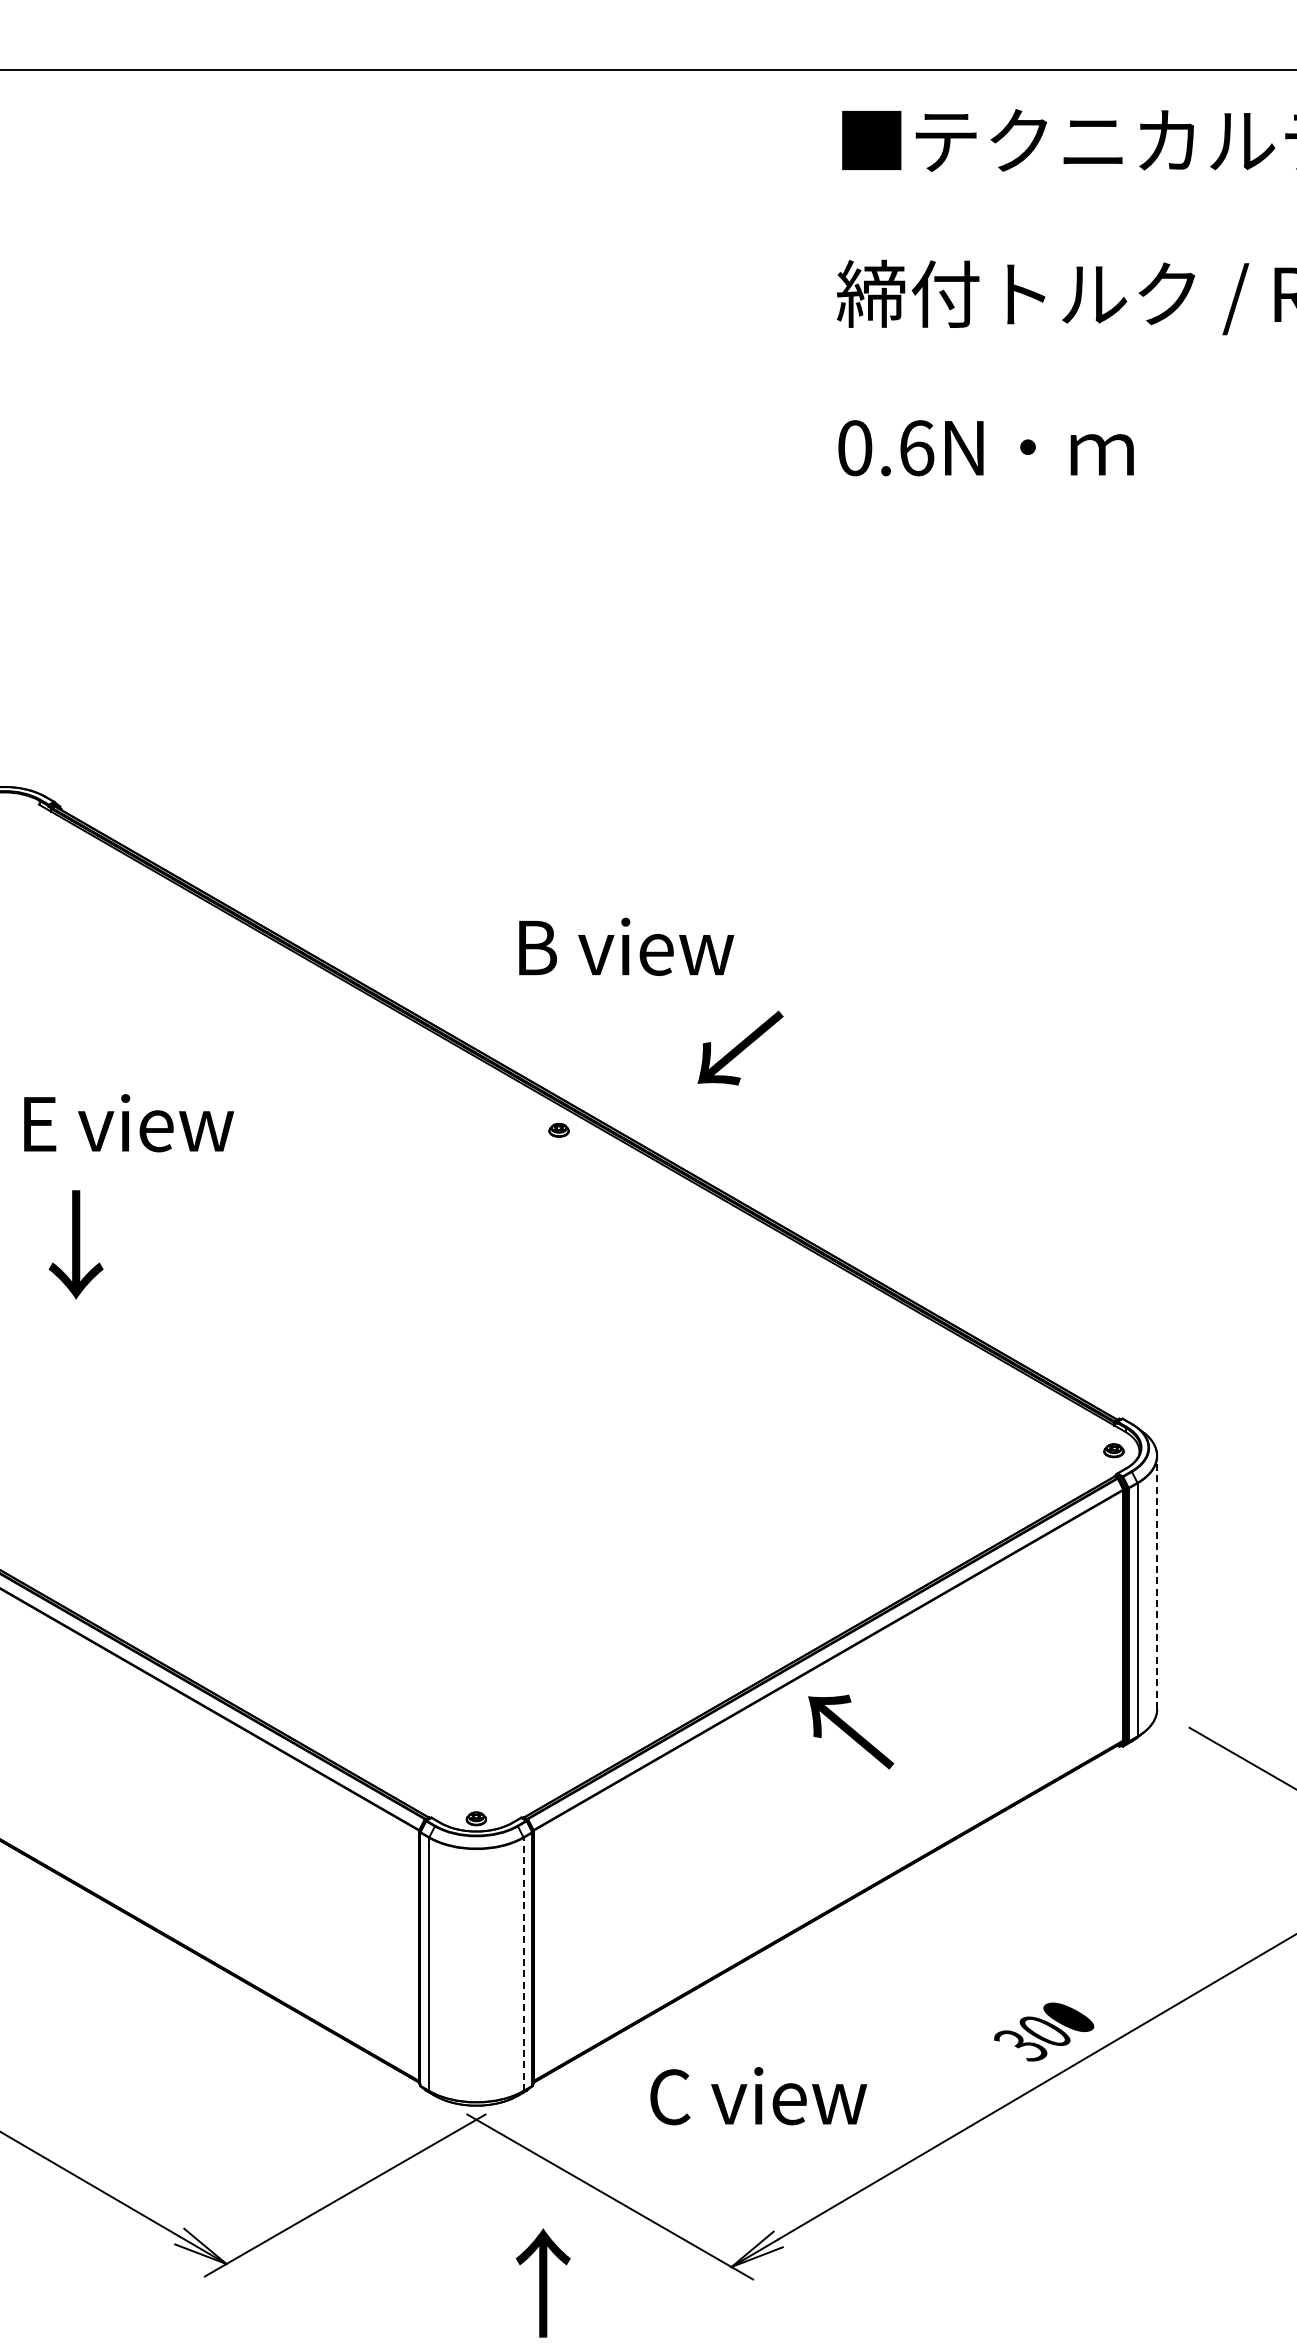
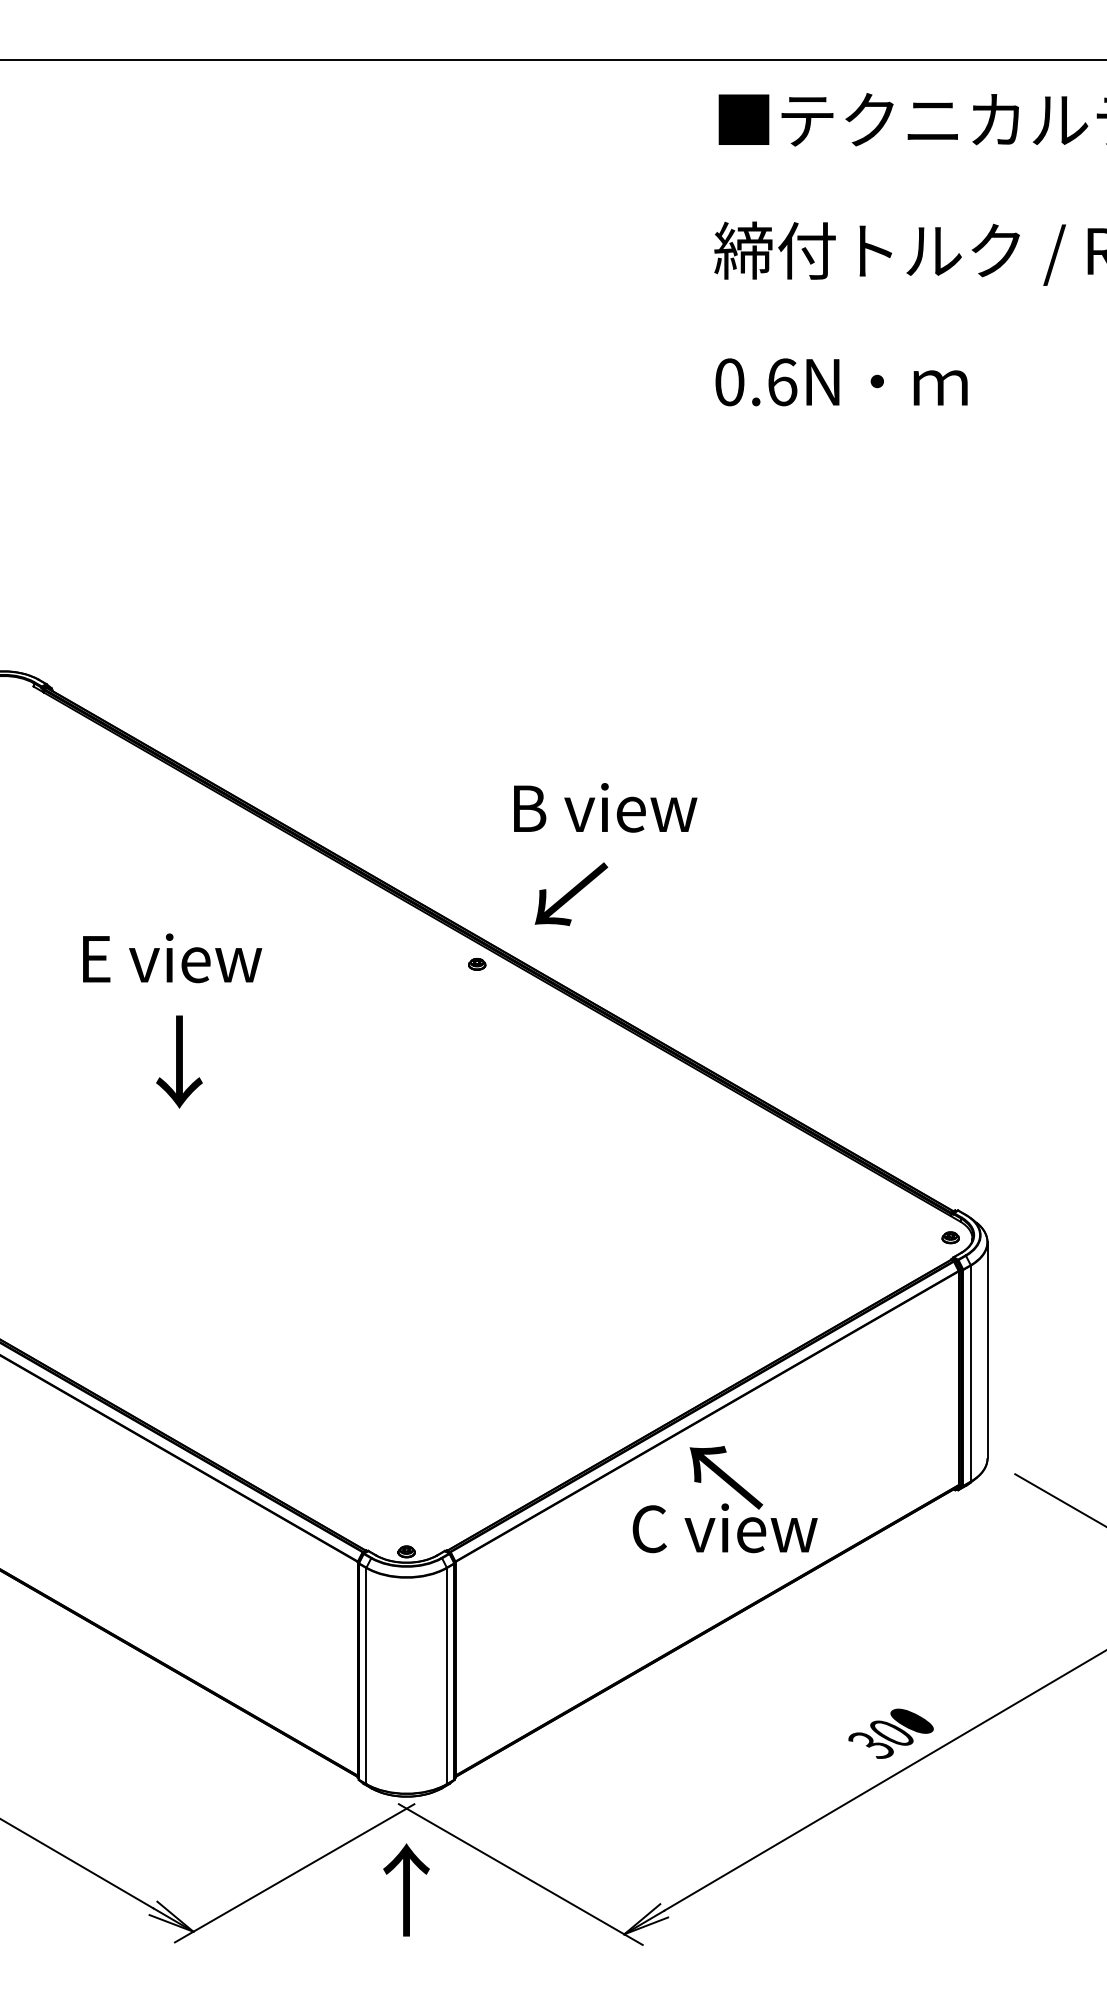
text: (626, 946) -> (605, 807), moved
text: (740, 1047) -> (571, 893), moved
text: (129, 1123) -> (172, 958), moved
text: (75, 1244) -> (178, 1061), moved
line: (1157, 1582) -> (987, 1350), dashed -> solid
line: (523, 1963) -> (446, 1675), dashed -> solid
text: (758, 2096) -> (725, 1528), moved
text: (542, 2282) -> (405, 1889), moved

